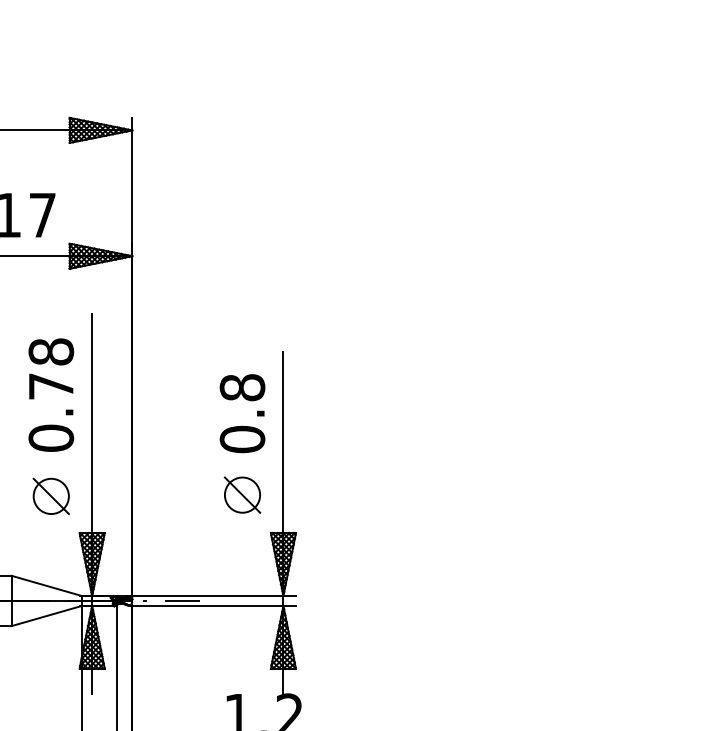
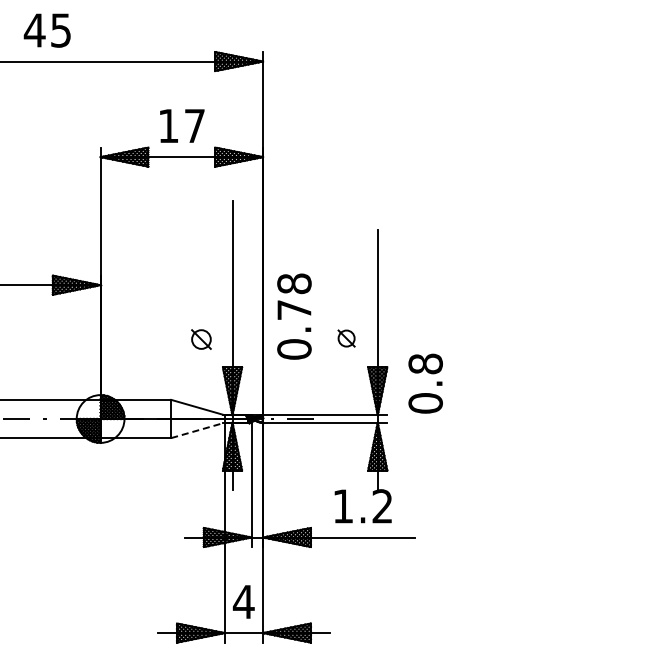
text: (51, 394) -> (294, 316), moved
text: (242, 413) -> (425, 383), moved
part: (242, 494) -> (346, 338), size x0.6
part: (51, 496) -> (201, 339), size x0.7
line: (47, 616) -> (198, 430), solid -> dashed

